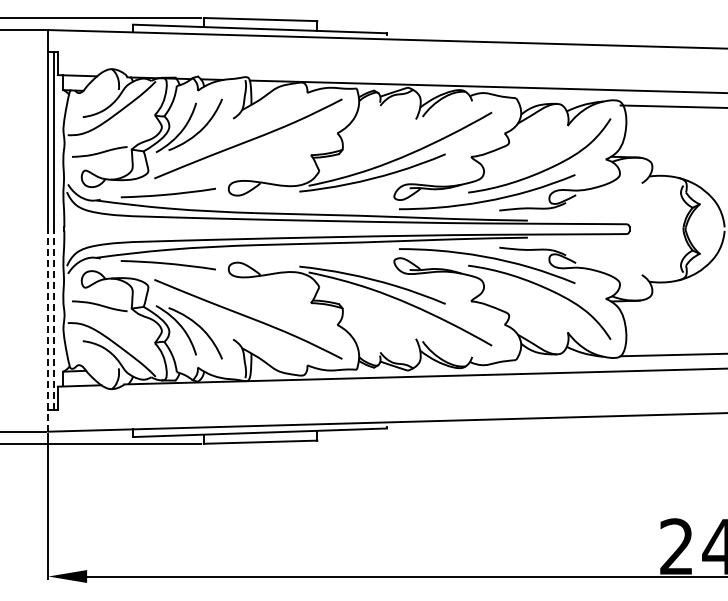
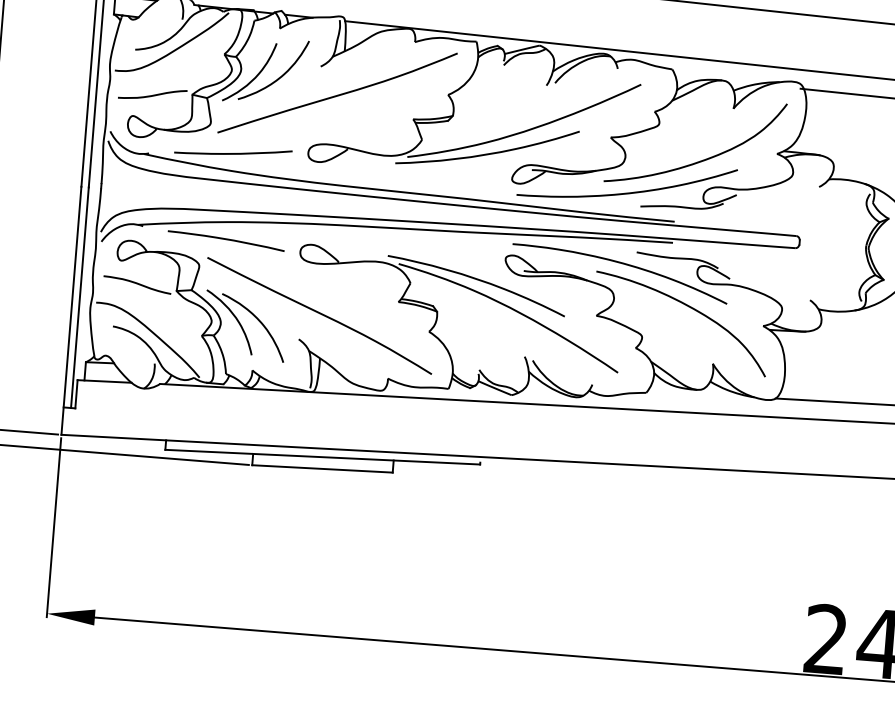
line: (54, 319) -> (80, 296), dashed -> solid
line: (48, 330) -> (71, 309), dashed -> solid

